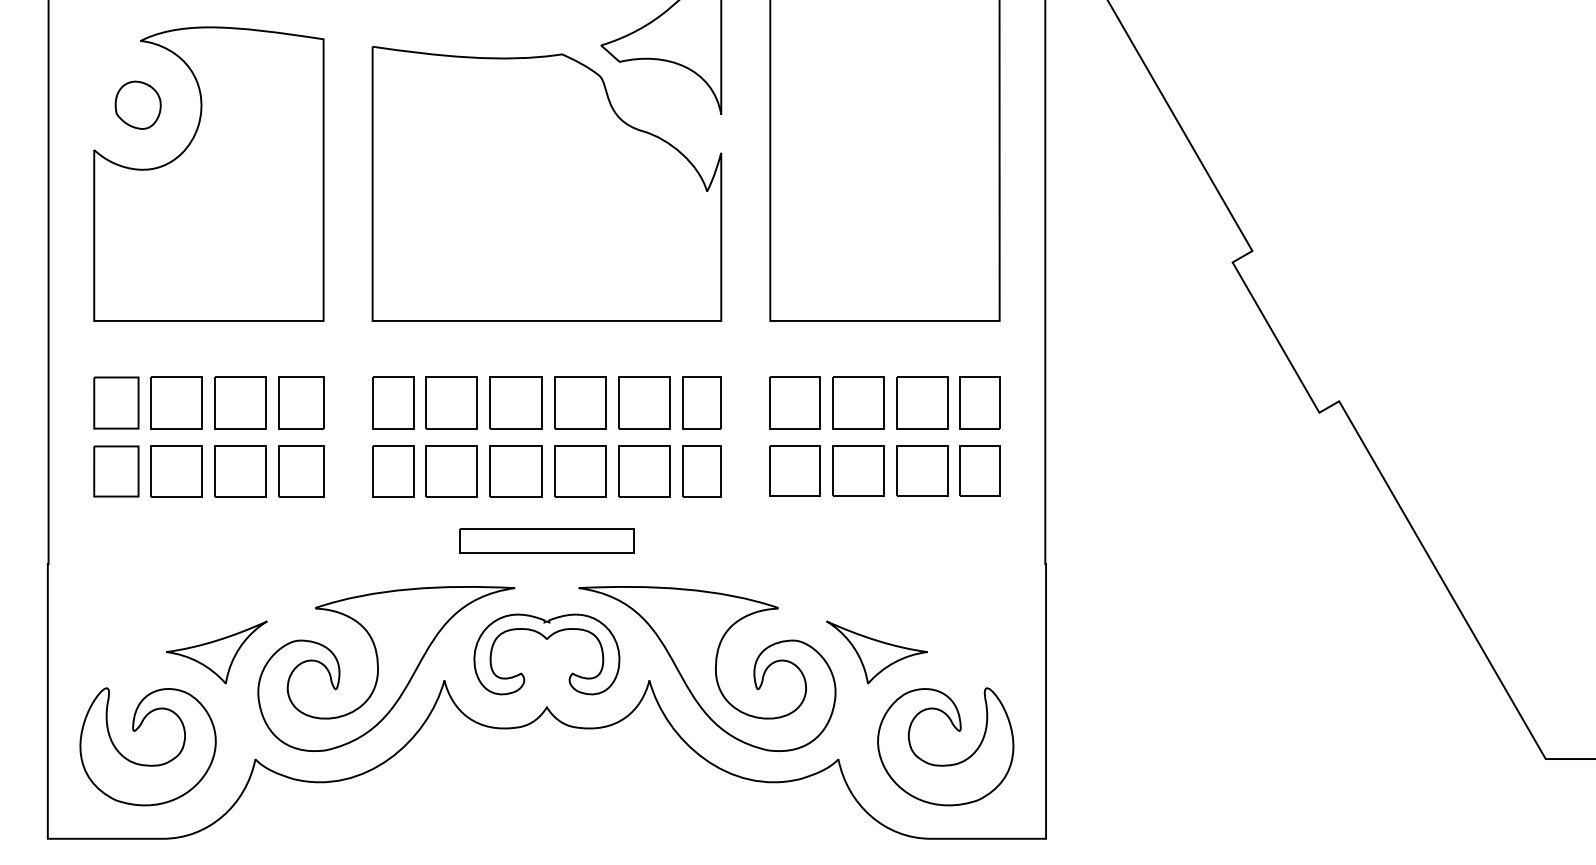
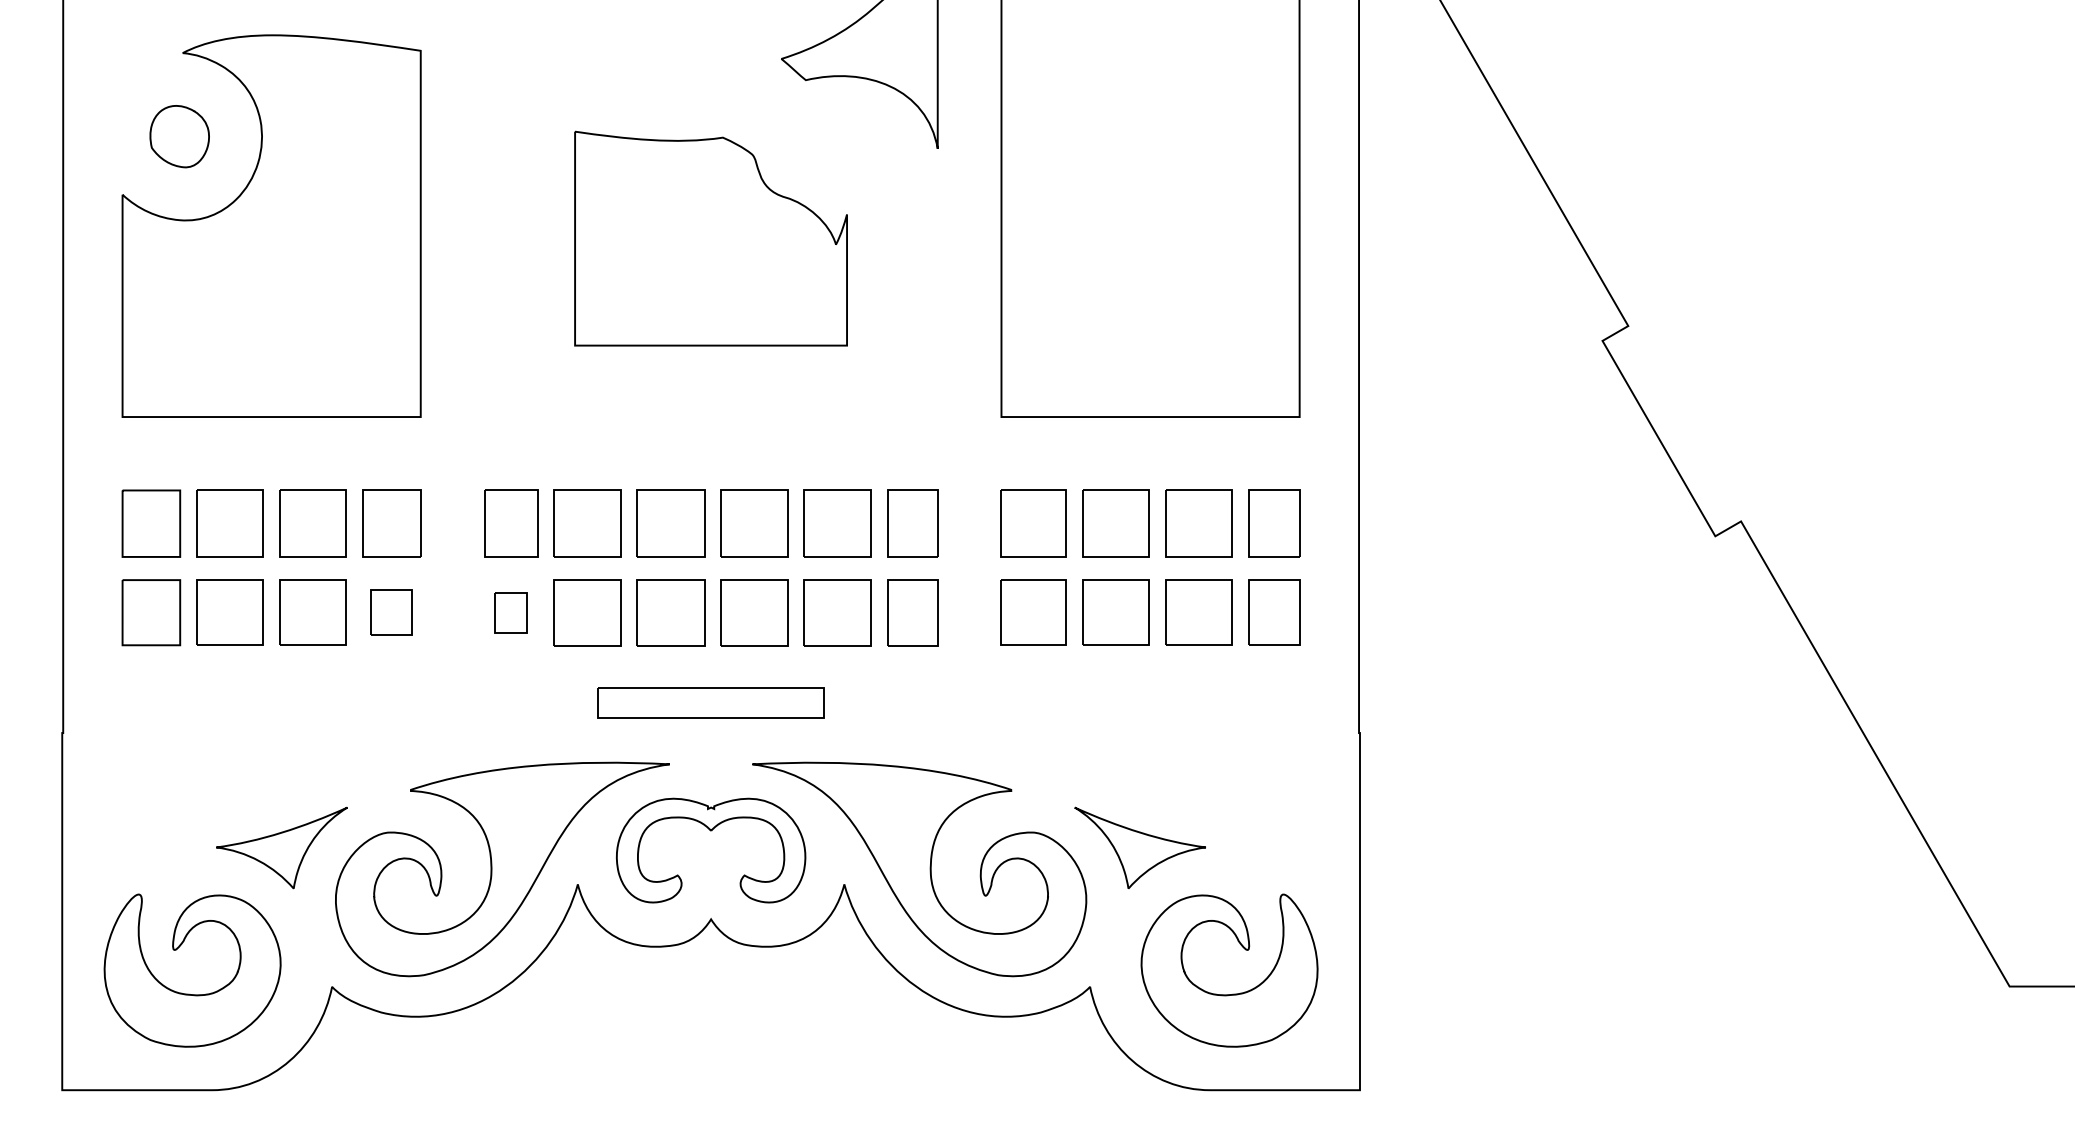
part: (546, 183) -> (710, 238), size x0.6
part: (301, 471) -> (391, 612), size x0.7
part: (393, 471) -> (511, 612), size x0.6

